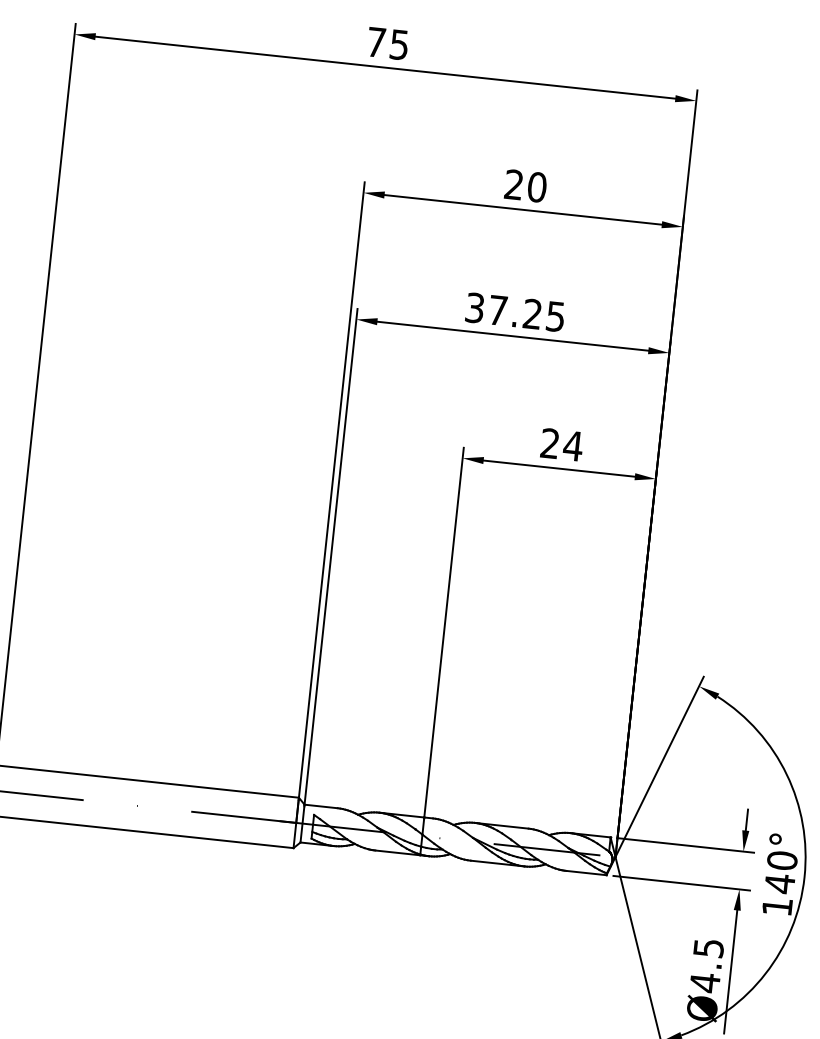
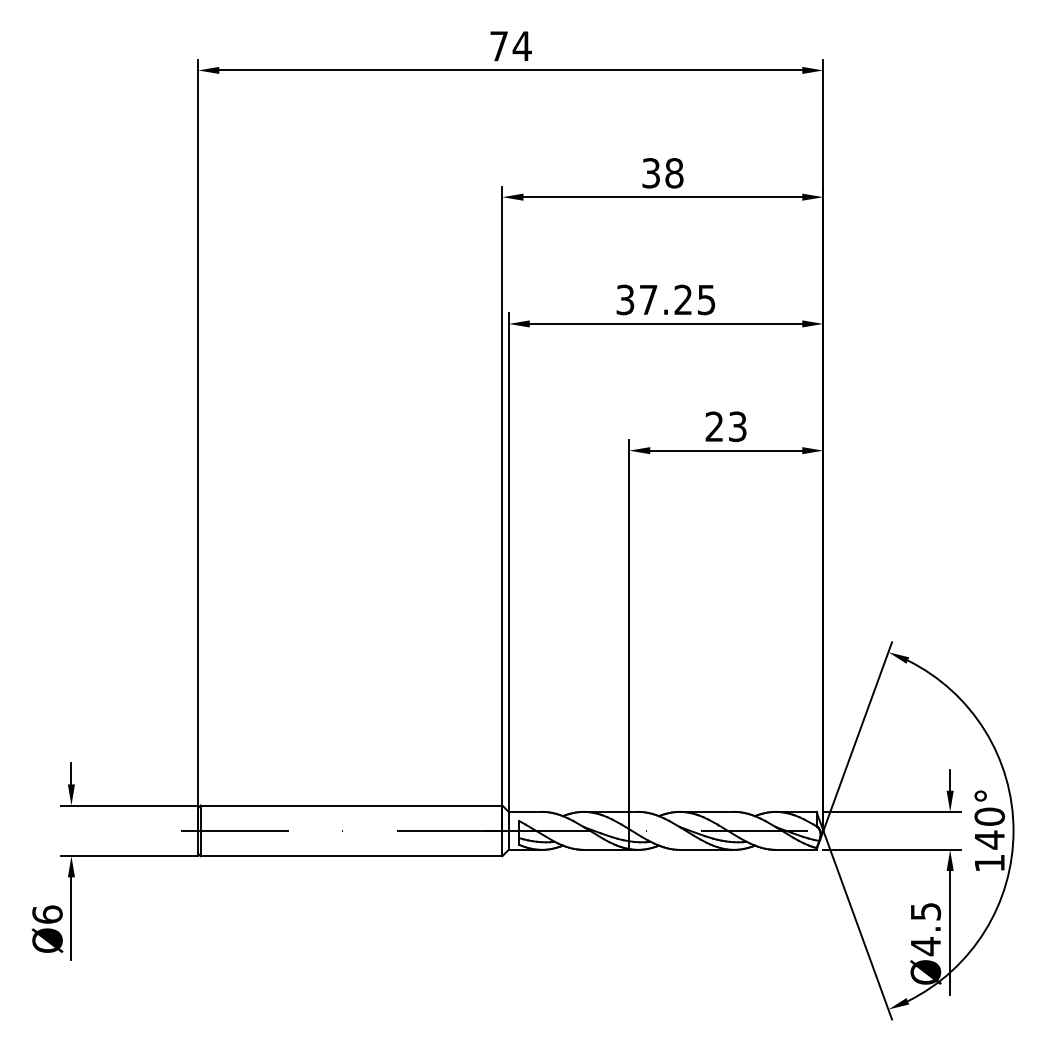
text: (398, 45) -> (521, 46), 75 -> 74
text: (525, 186) -> (662, 173), 20 -> 38
text: (573, 445) -> (737, 426), 24 -> 23

